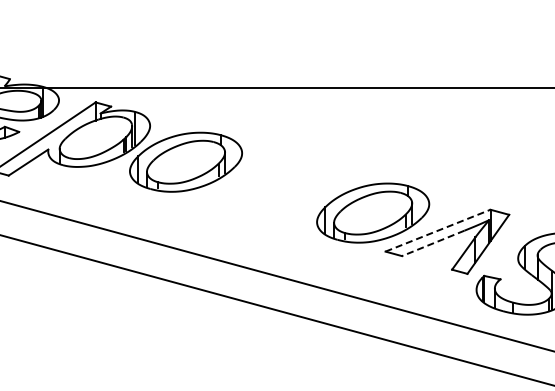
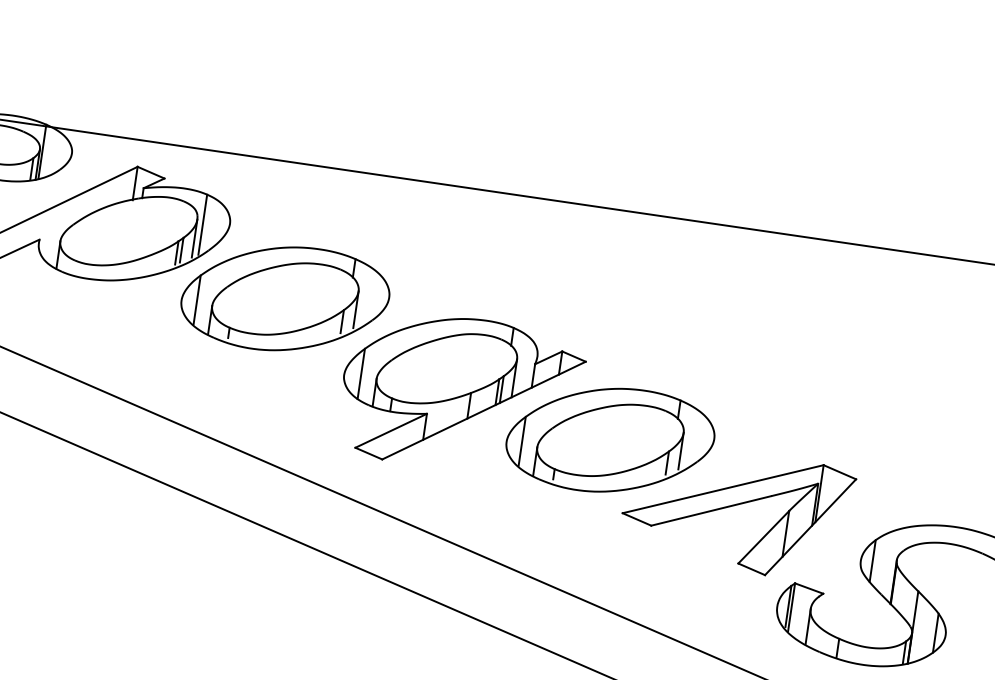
part: (288, 199) -> (460, 393), added
line: (438, 230) -> (724, 488), dashed -> solid
line: (433, 243) -> (711, 511), dashed -> solid

